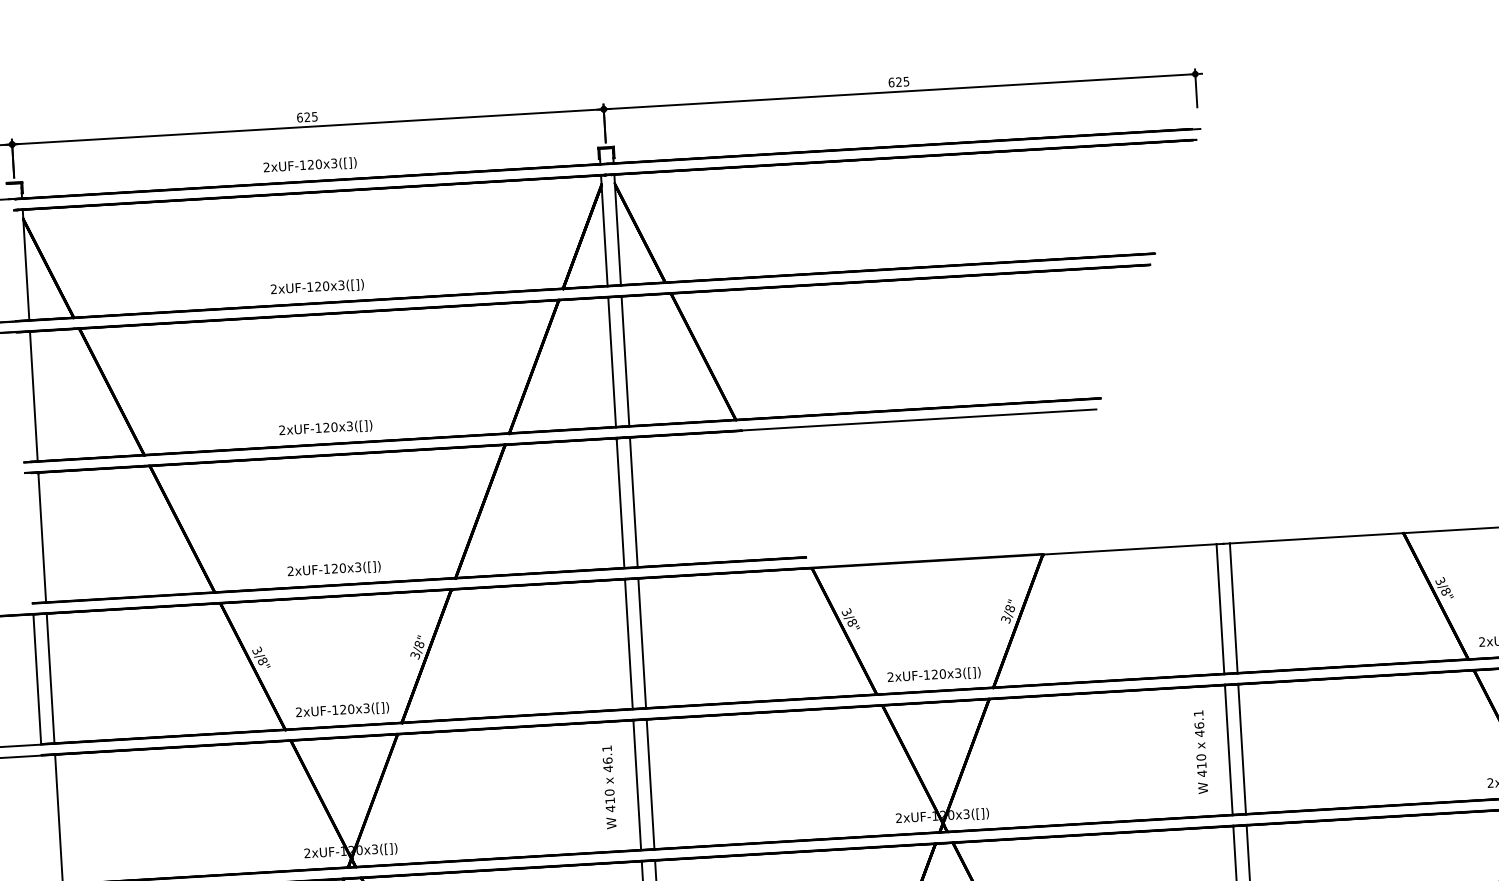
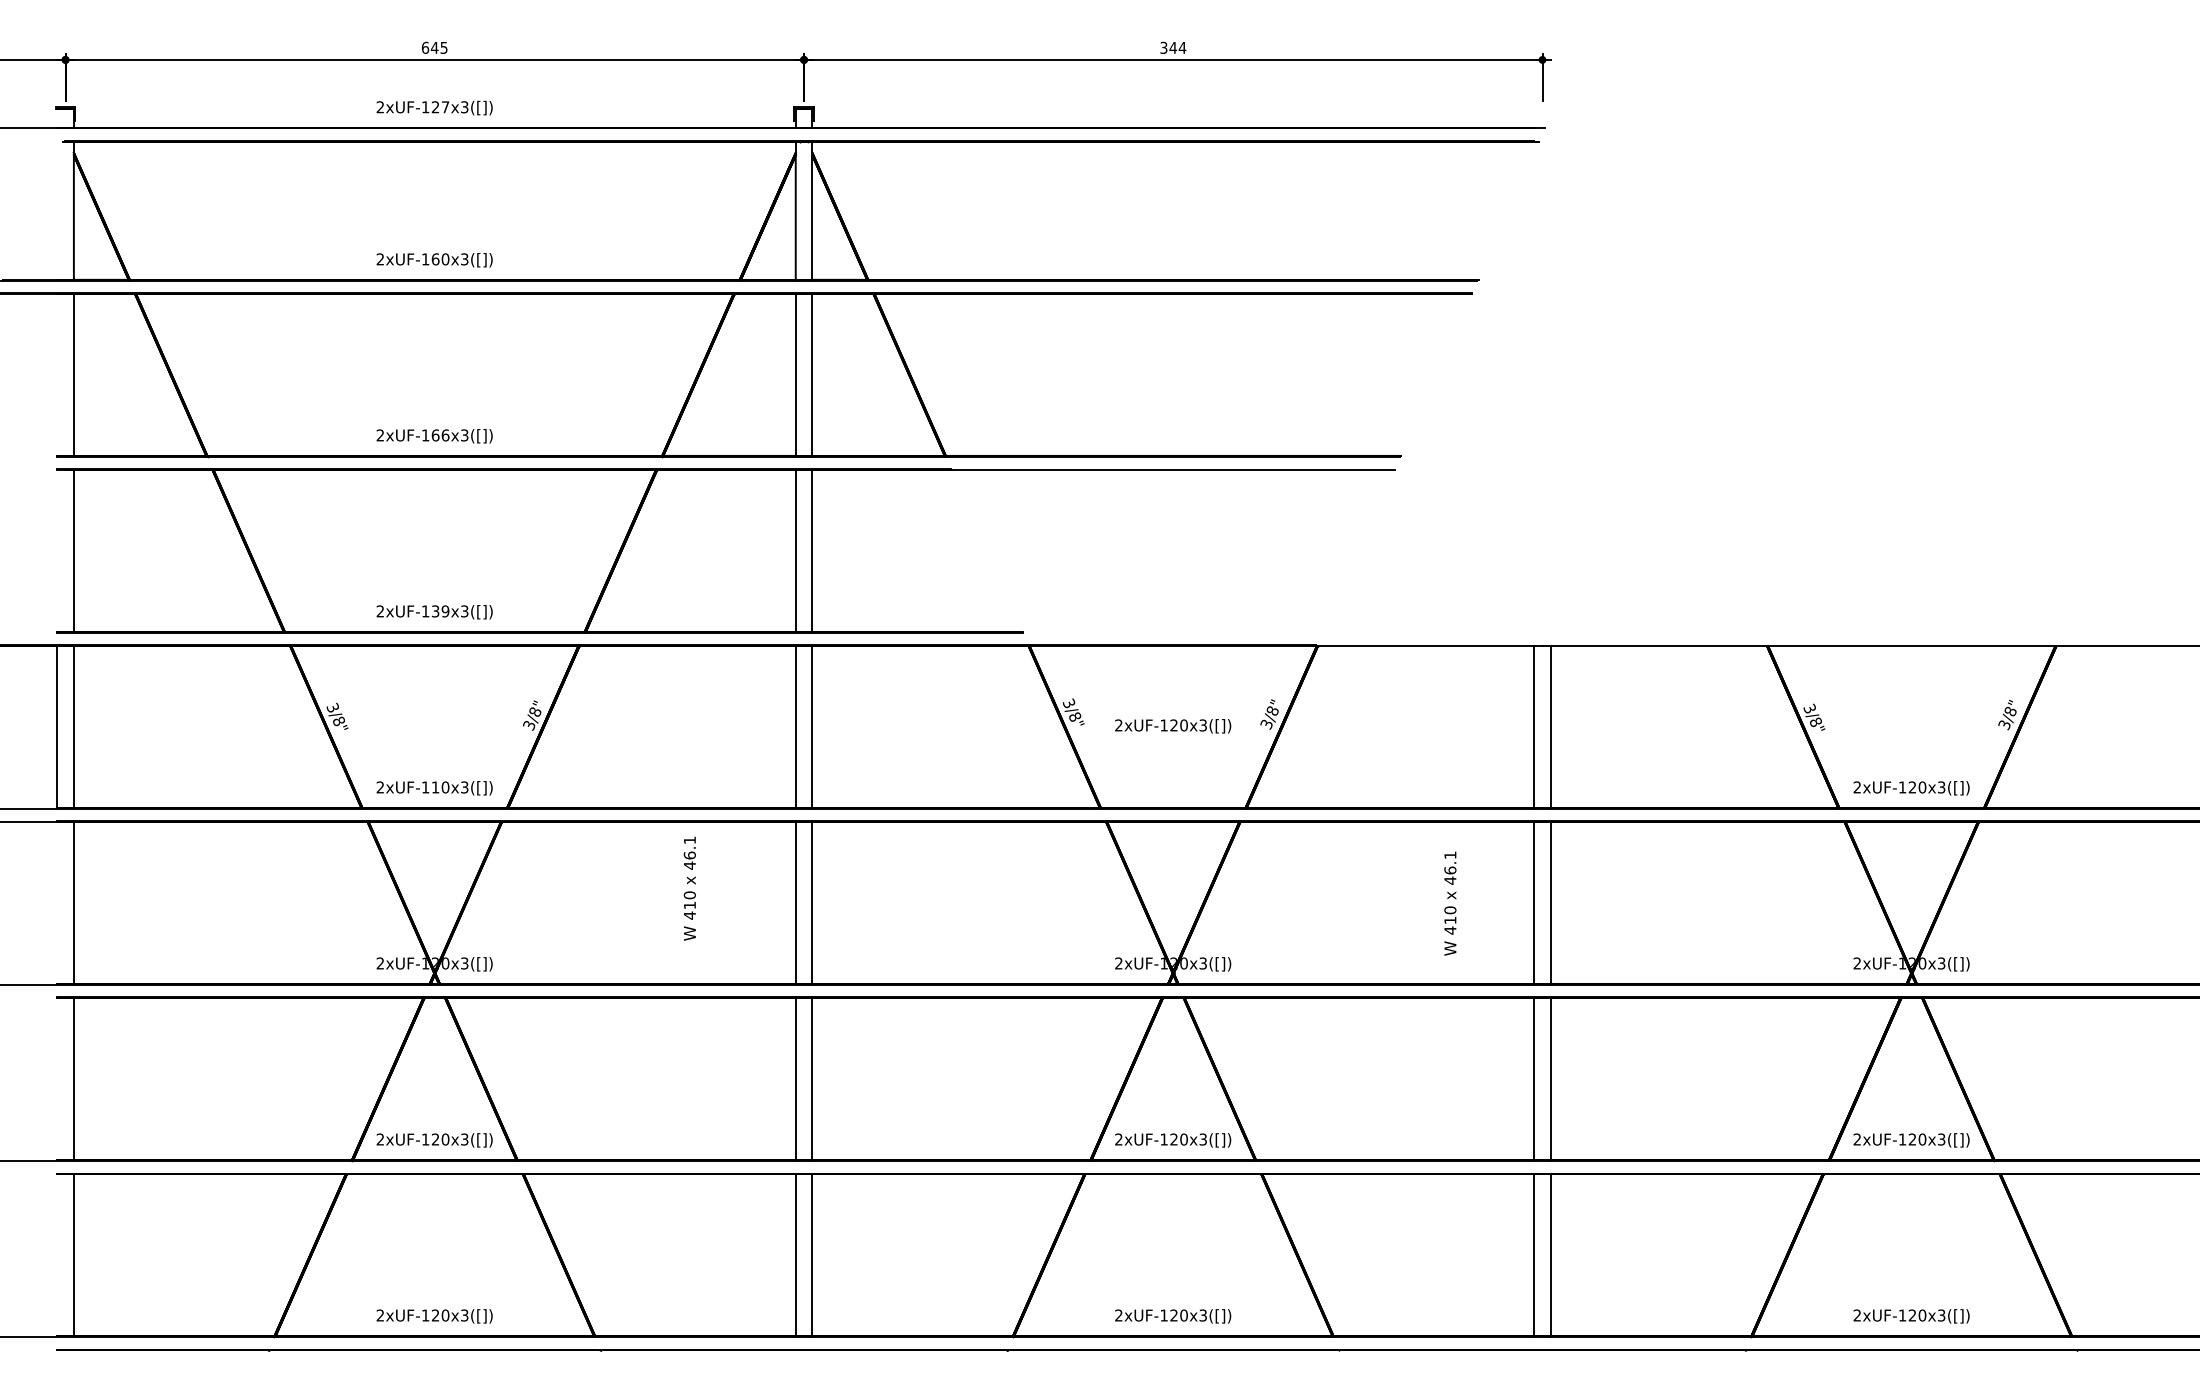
text: (899, 81) -> (1173, 47), 625 -> 344
text: (307, 116) -> (434, 47), 625 -> 645
text: (318, 164) -> (445, 107), 2xUF-120x3([]) -> 2xUF-127x3([])
text: (318, 286) -> (435, 259), 2xUF-120x3([]) -> 2xUF-160x3([])
text: (330, 427) -> (440, 435), 2xUF-120x3([]) -> 2xUF-166x3([])
text: (338, 568) -> (440, 611), 2xUF-120x3([]) -> 2xUF-139x3([])
text: (934, 675) -> (1173, 726), moved
text: (343, 709) -> (435, 787), 2xUF-120x3([]) -> 2xUF-110x3([])
text: (1201, 752) -> (1450, 903), moved
text: (609, 787) -> (689, 888), moved

